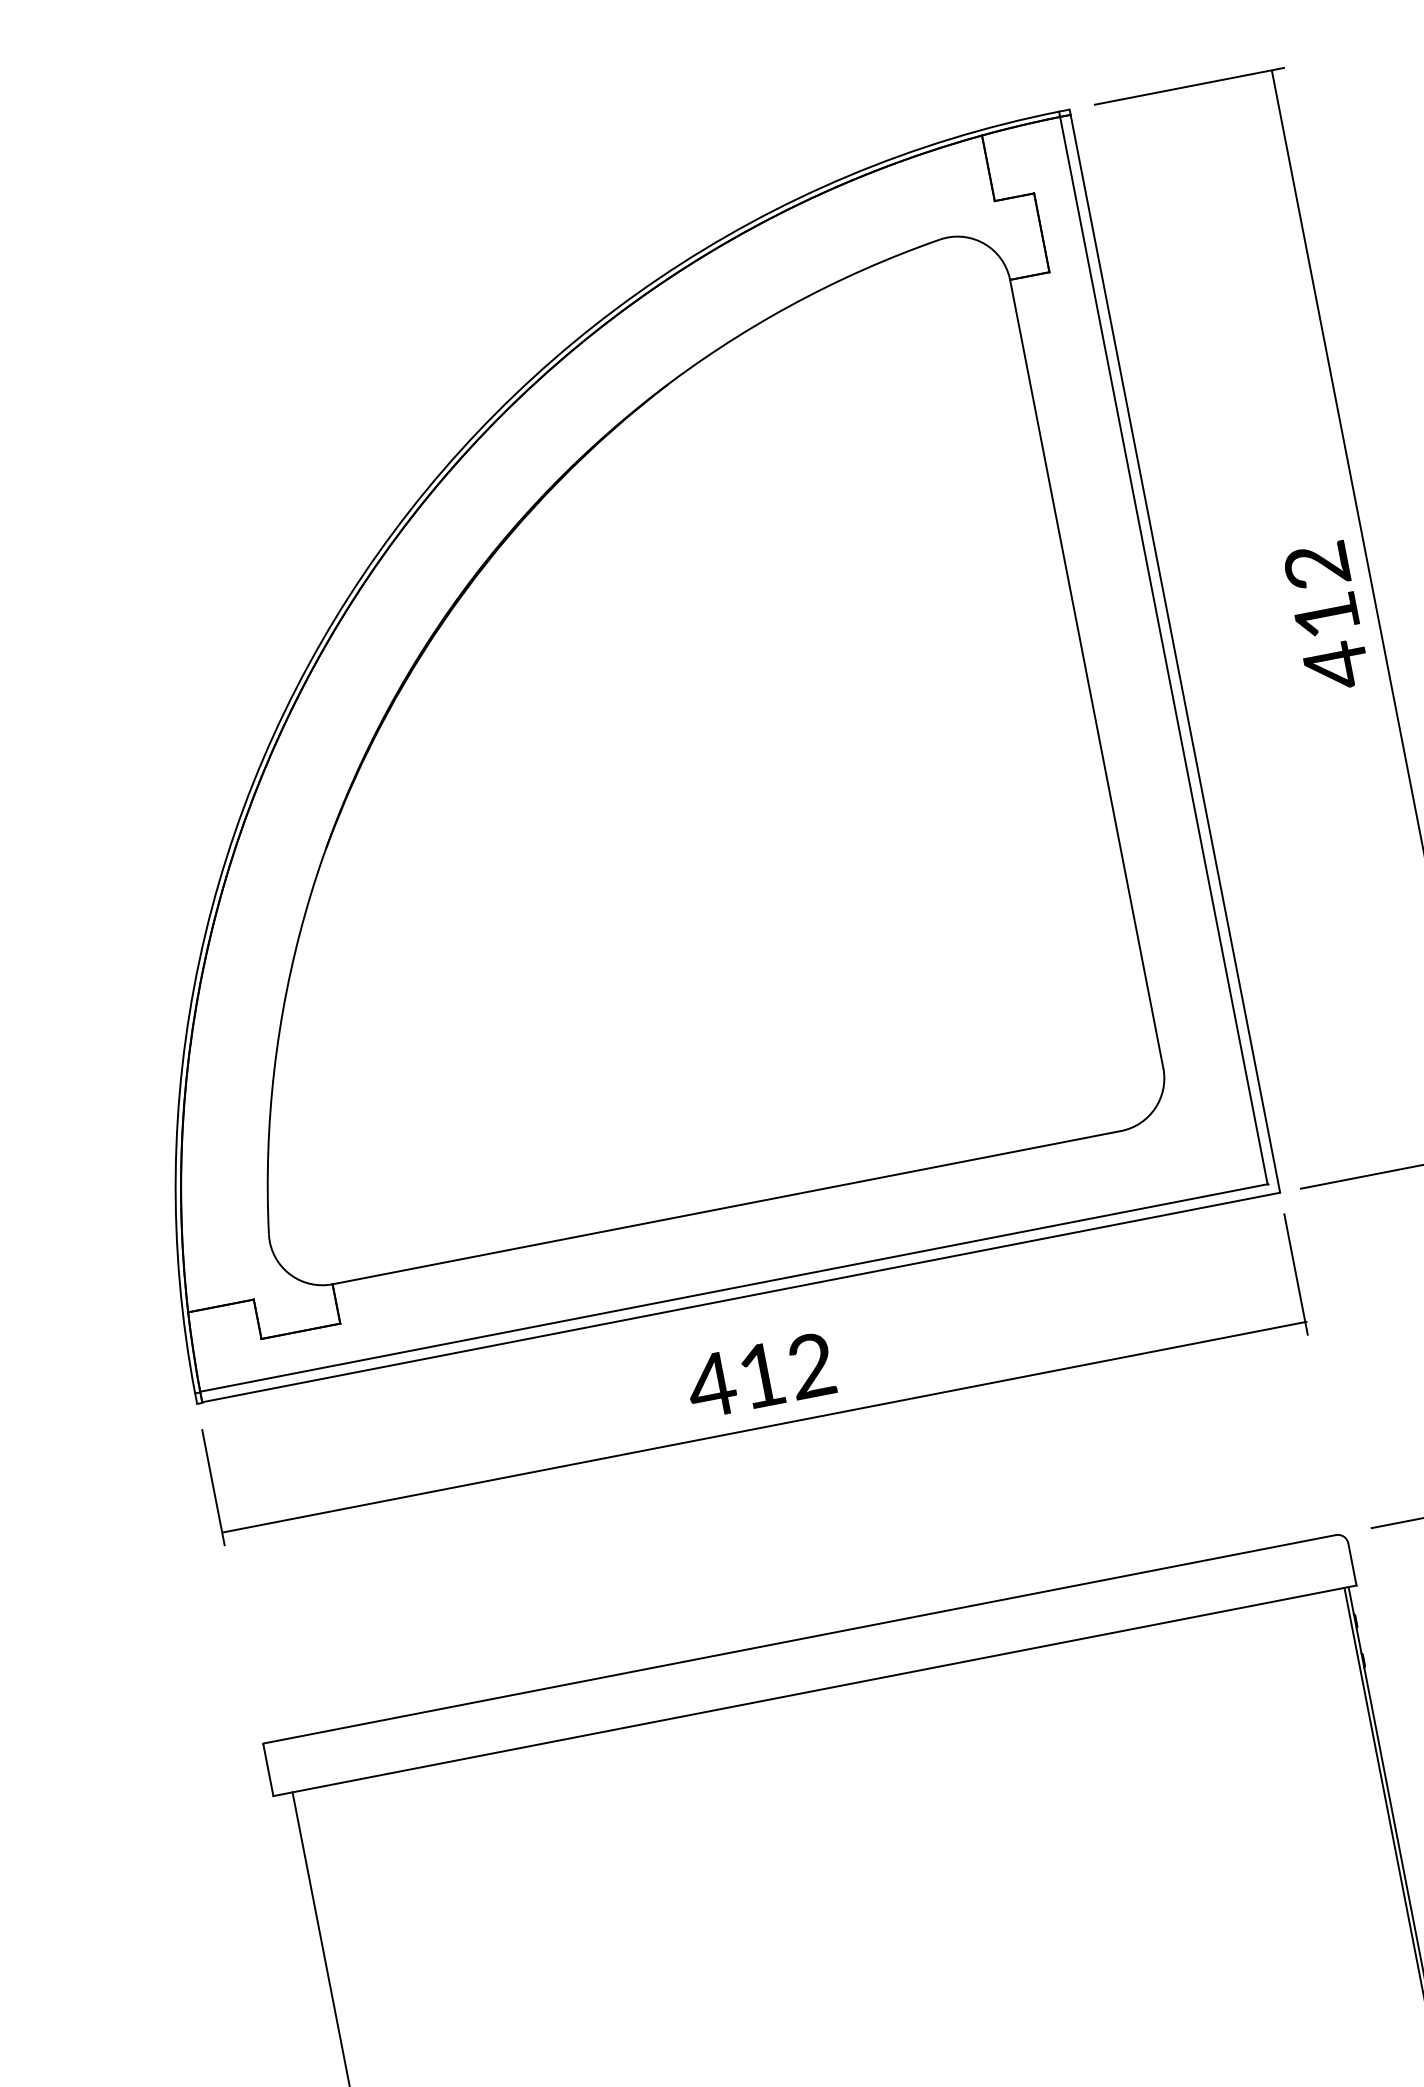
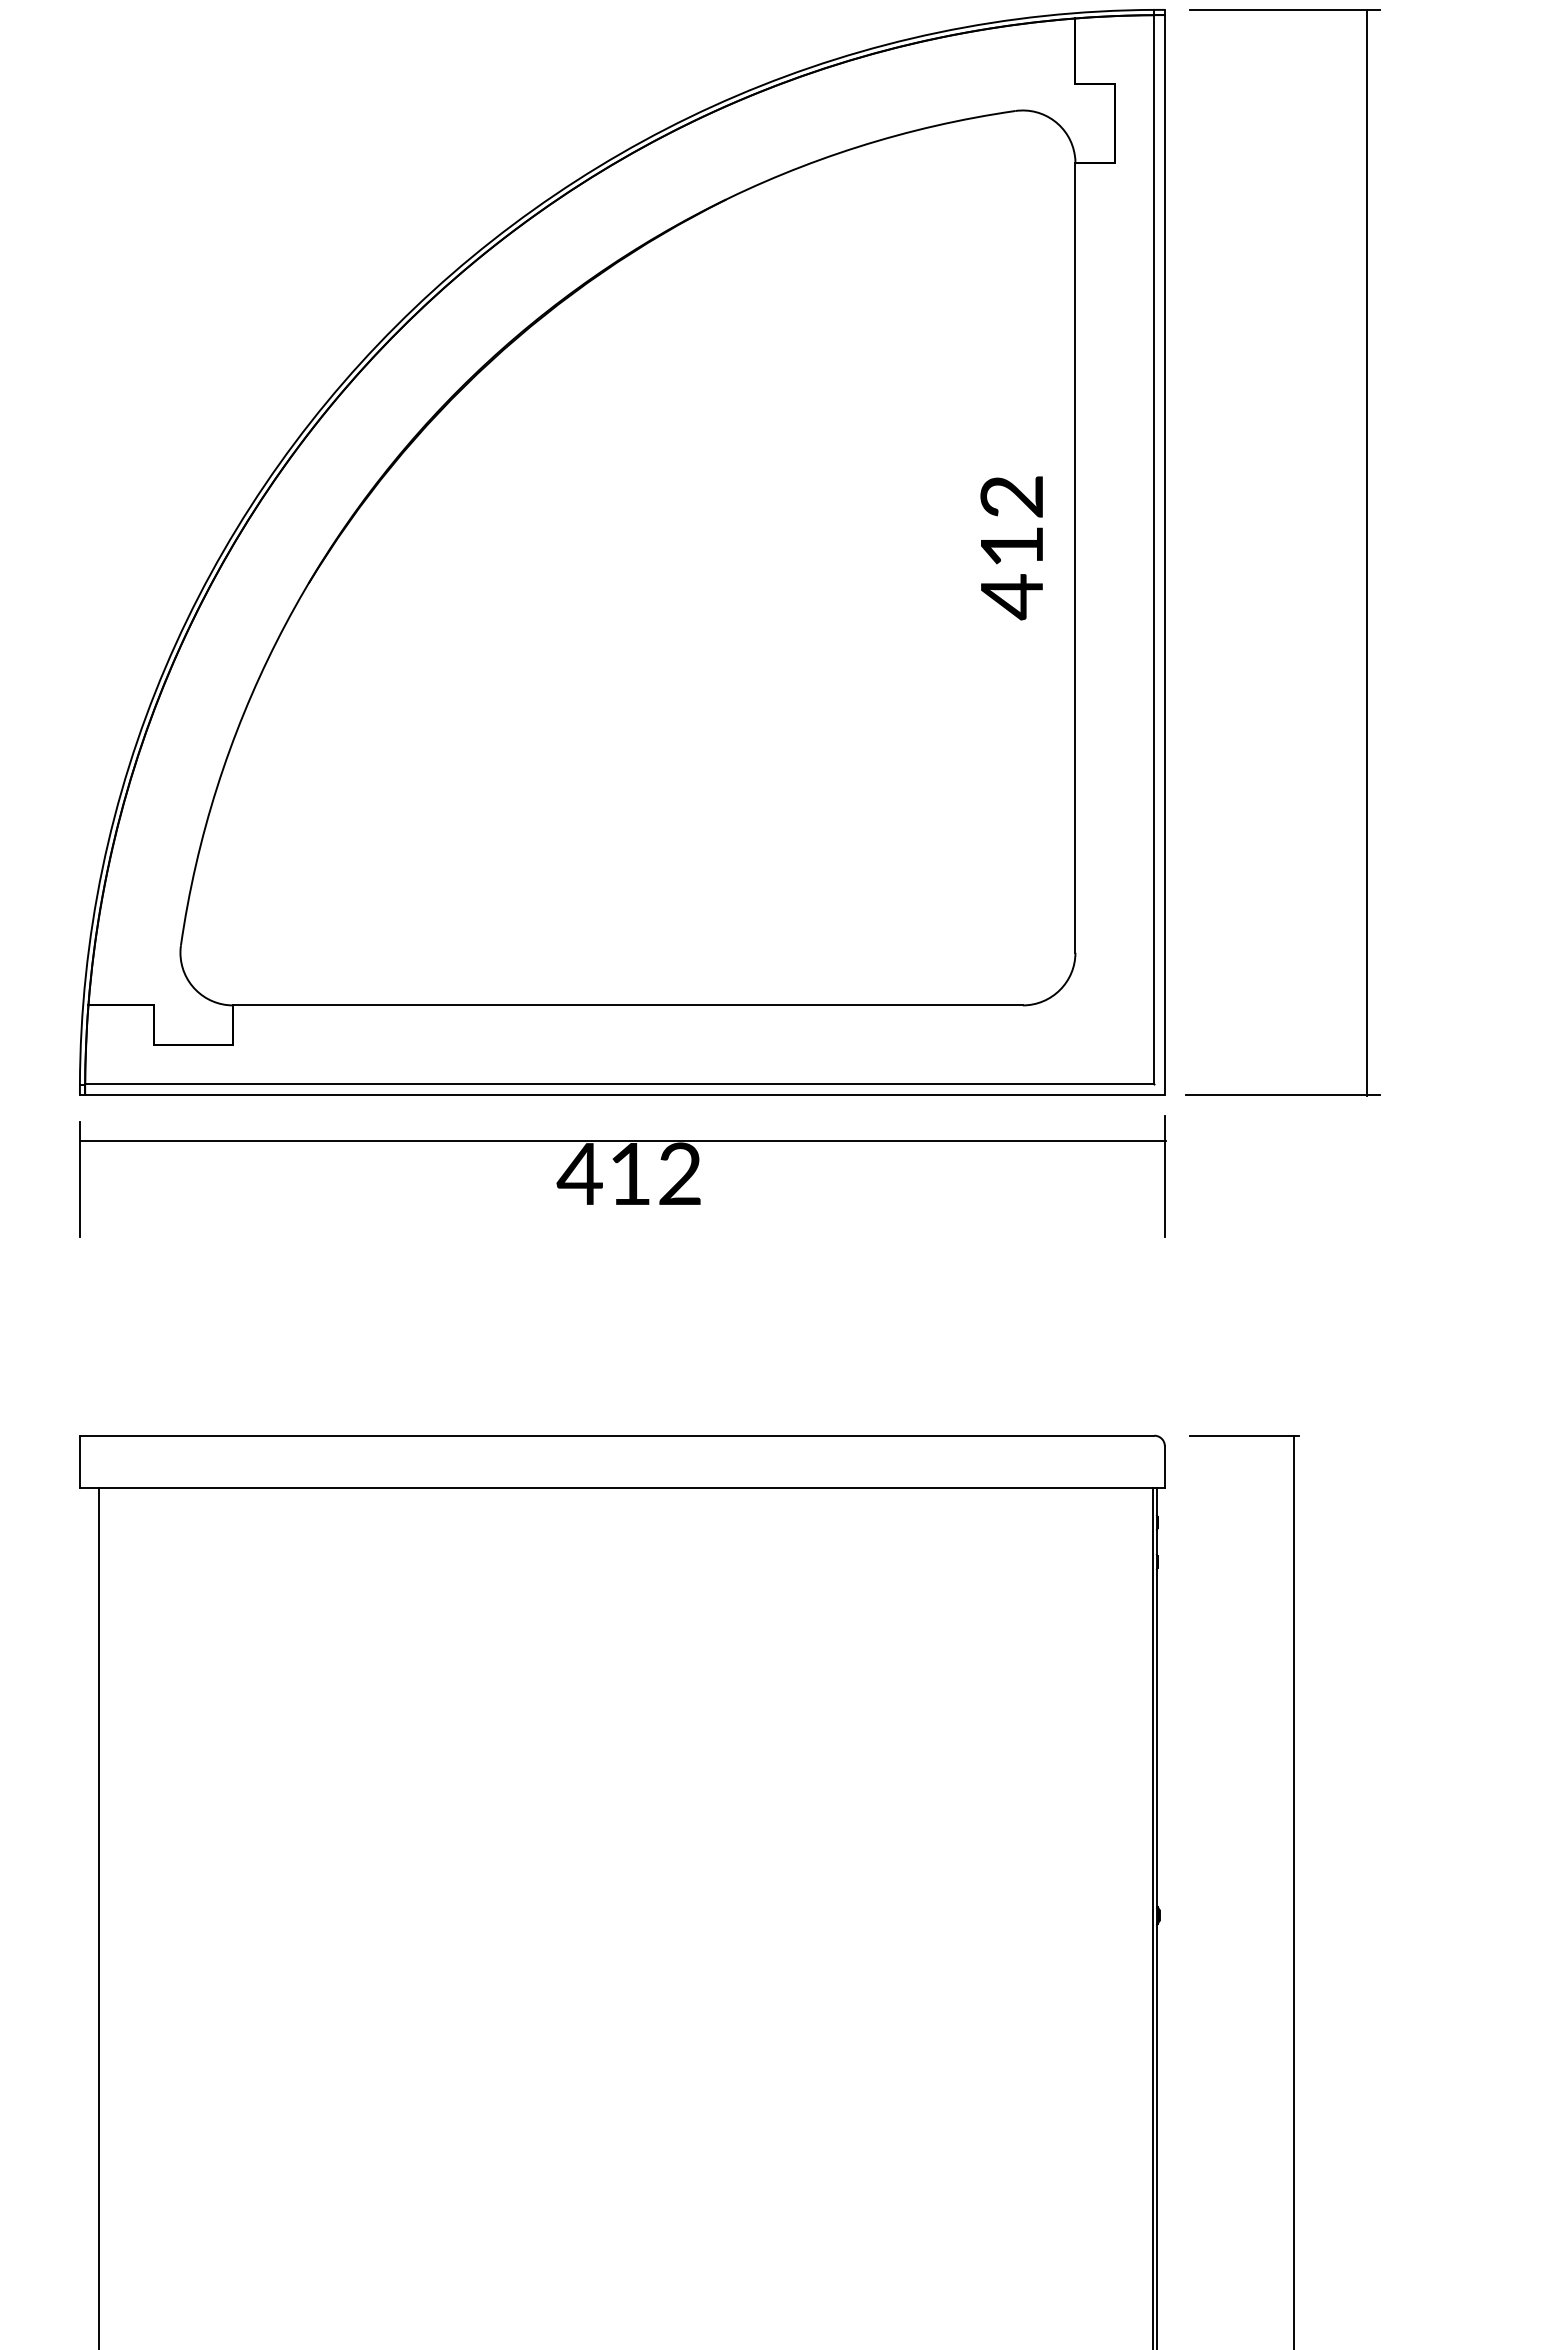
text: (1326, 617) -> (1011, 548), moved
line: (764, 1427) -> (623, 1141), moved

